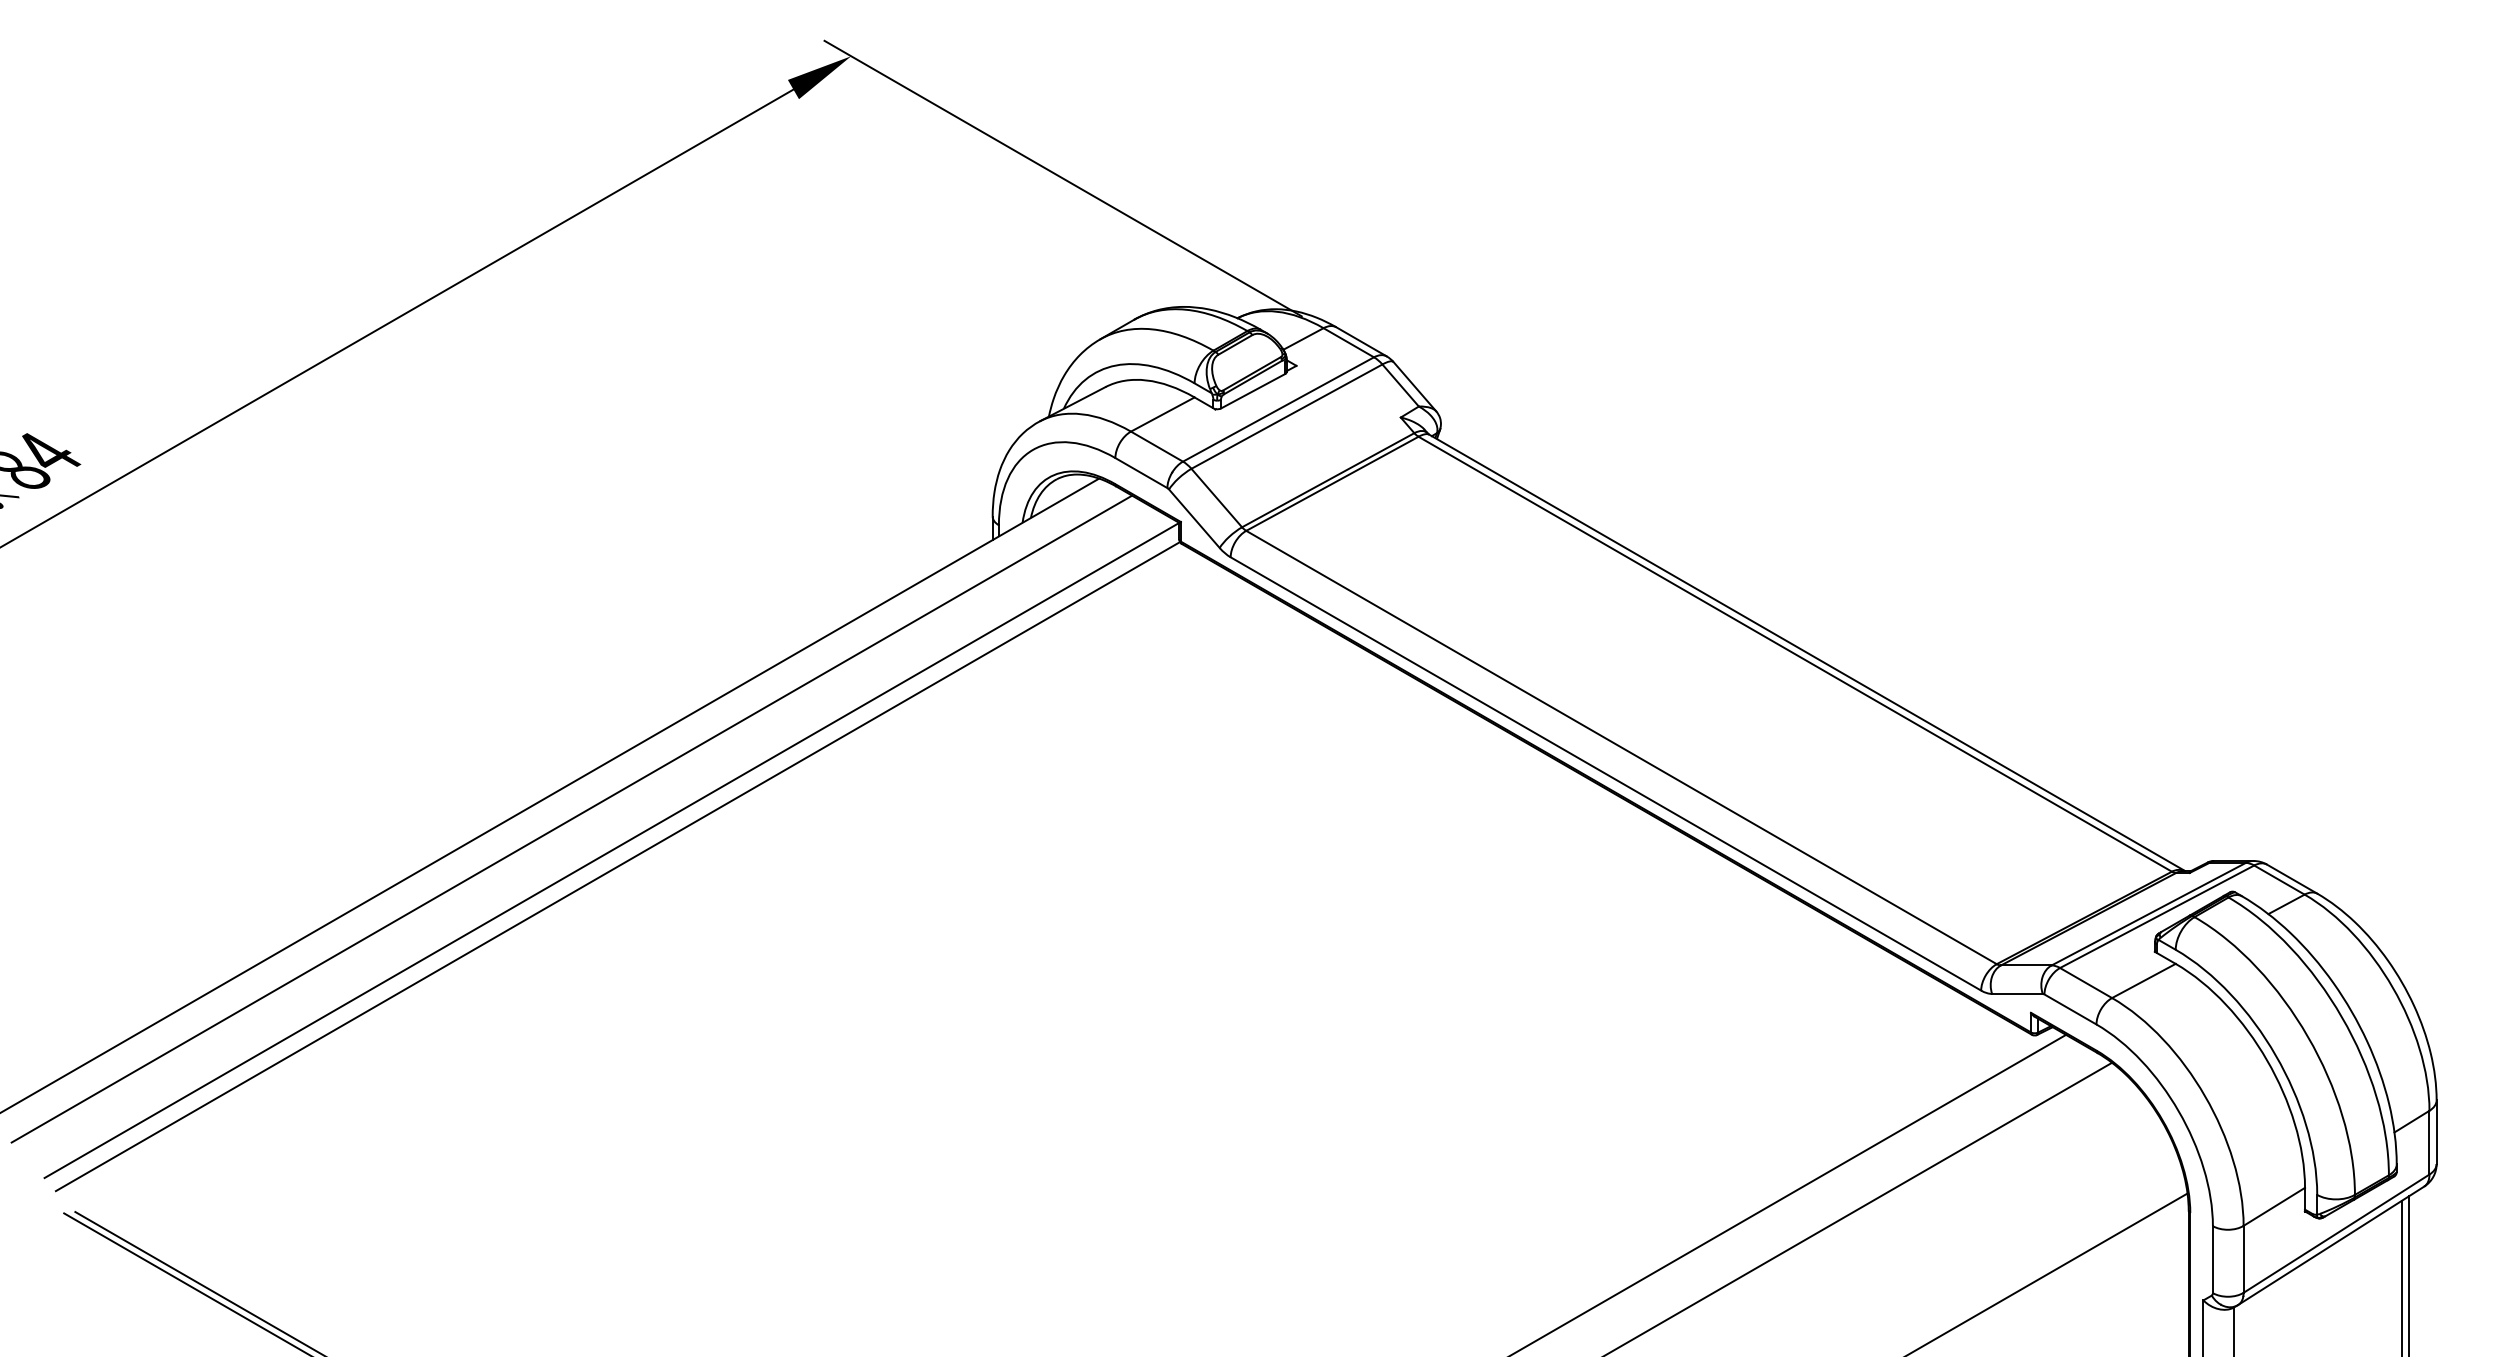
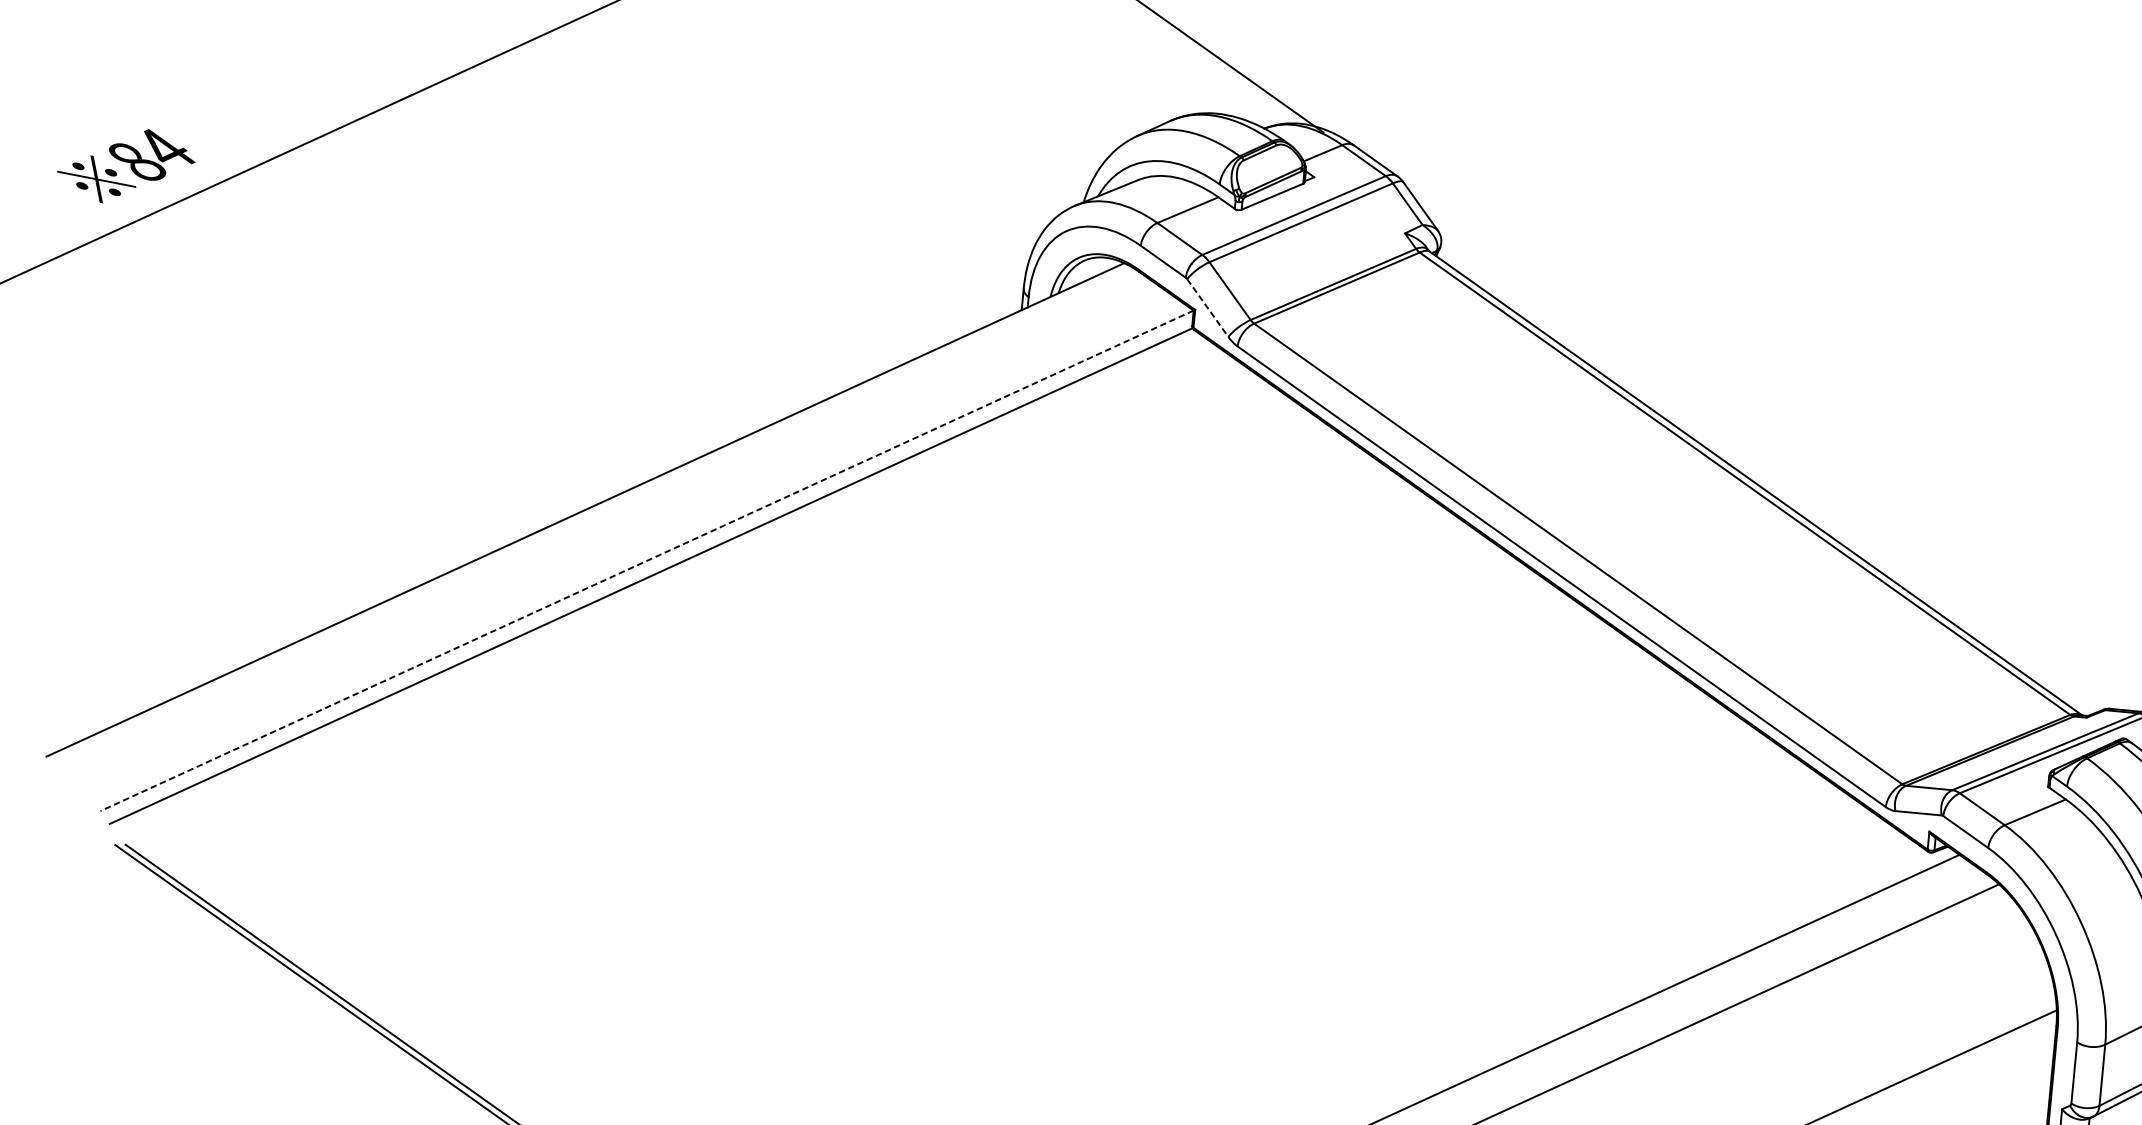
line: (1194, 518) -> (1207, 307), solid -> dashed
line: (571, 818) -> (612, 528), removed
line: (611, 850) -> (646, 560), solid -> dashed

